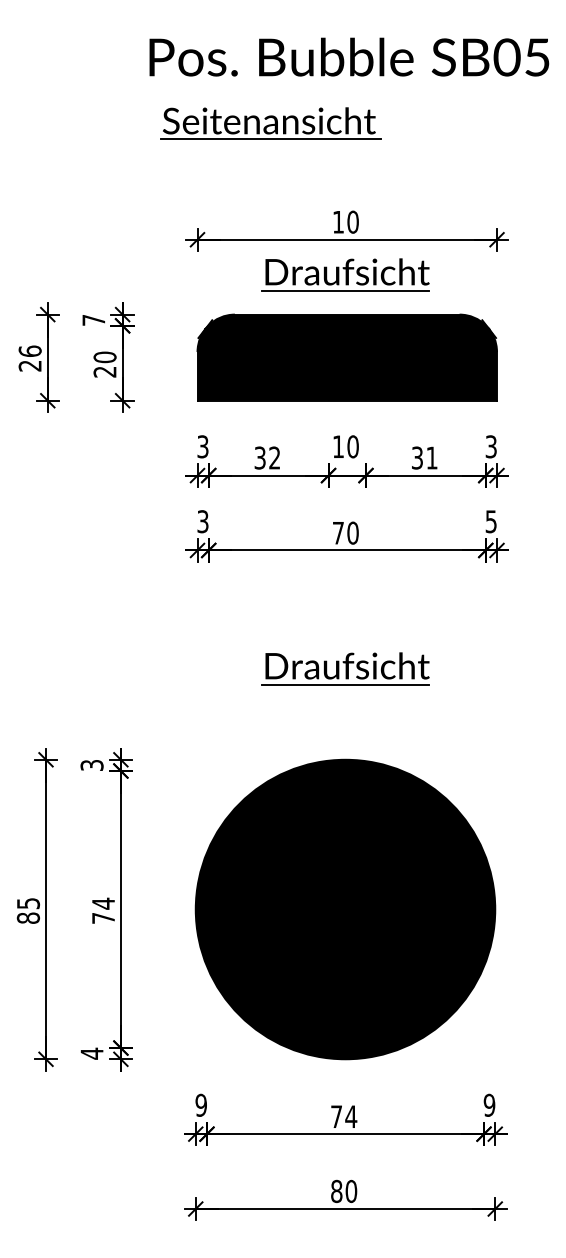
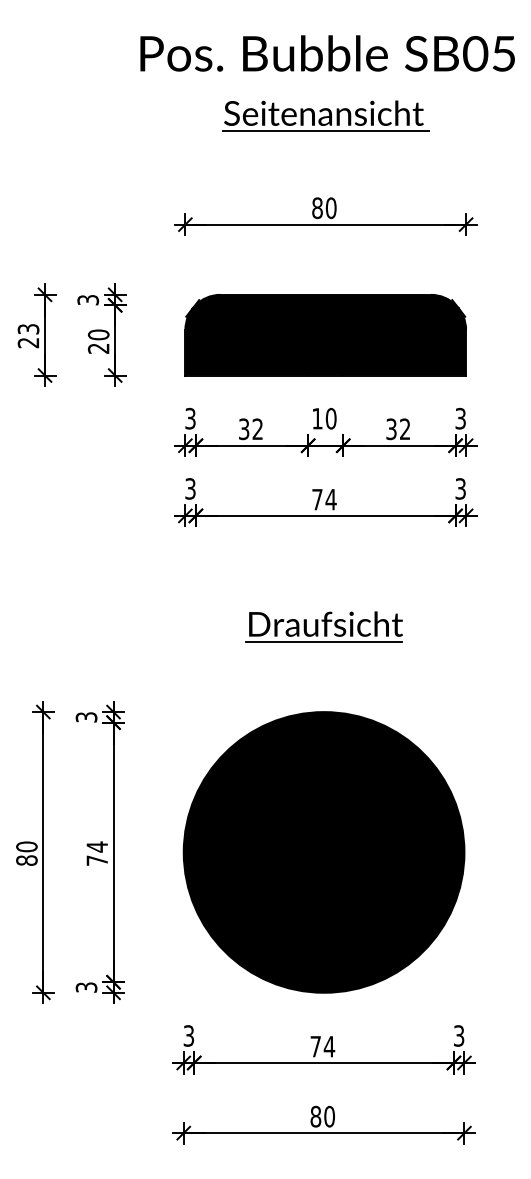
part: (270, 123) -> (325, 115), moved
text: (338, 221) -> (317, 207), 10 -> 80
part: (345, 274) -> (324, 257), removed
text: (93, 319) -> (87, 299), 7 -> 3
text: (29, 350) -> (27, 328), 26 -> 23
text: (431, 457) -> (404, 428), 31 -> 32
text: (491, 521) -> (460, 488), 5 -> 3
text: (353, 532) -> (331, 499), 70 -> 74
text: (27, 903) -> (26, 846), 85 -> 80
text: (91, 1053) -> (86, 987), 4 -> 3
text: (200, 1104) -> (188, 1035), 9 -> 3
text: (489, 1104) -> (459, 1035), 9 -> 3

